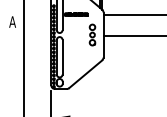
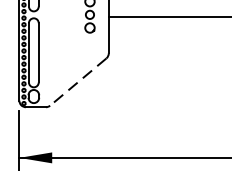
line: (85, 74) -> (77, 82), solid -> dashed

